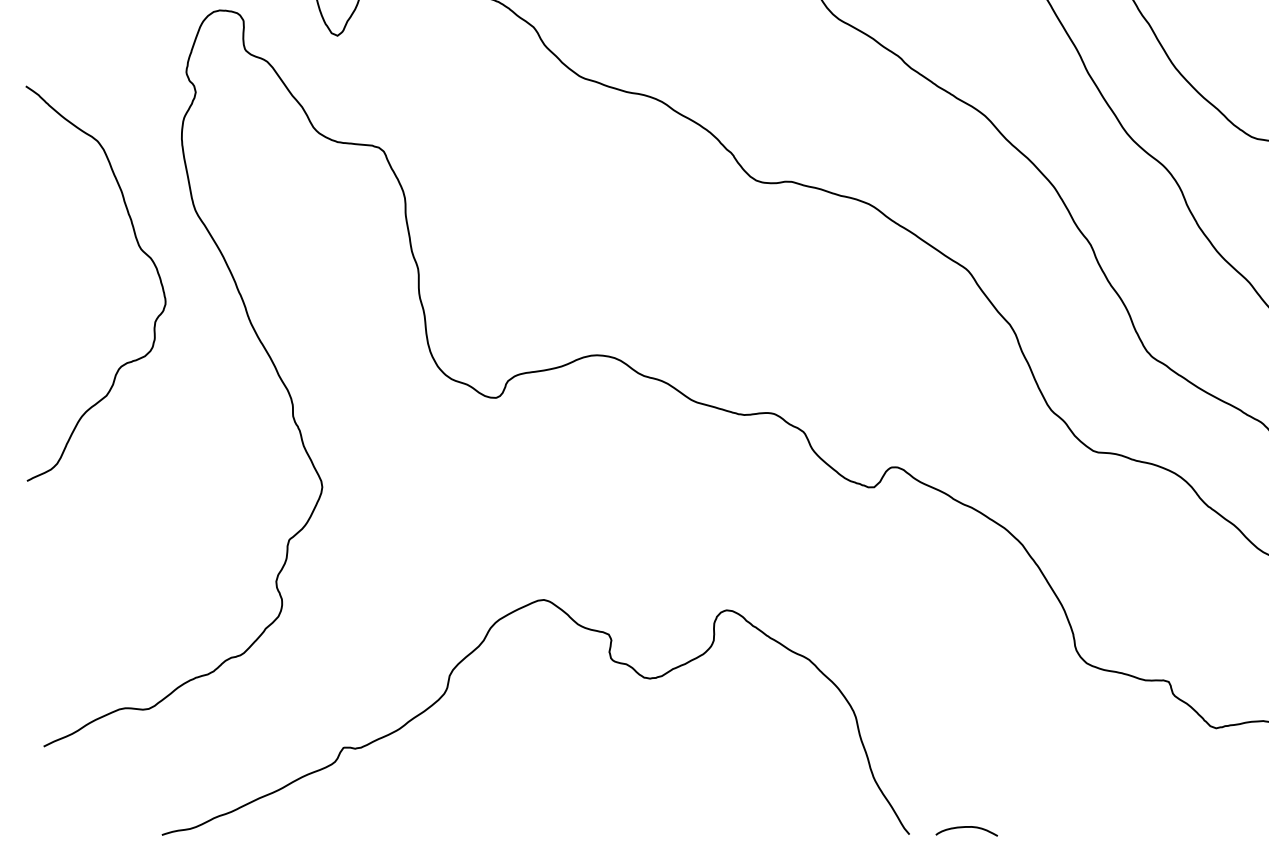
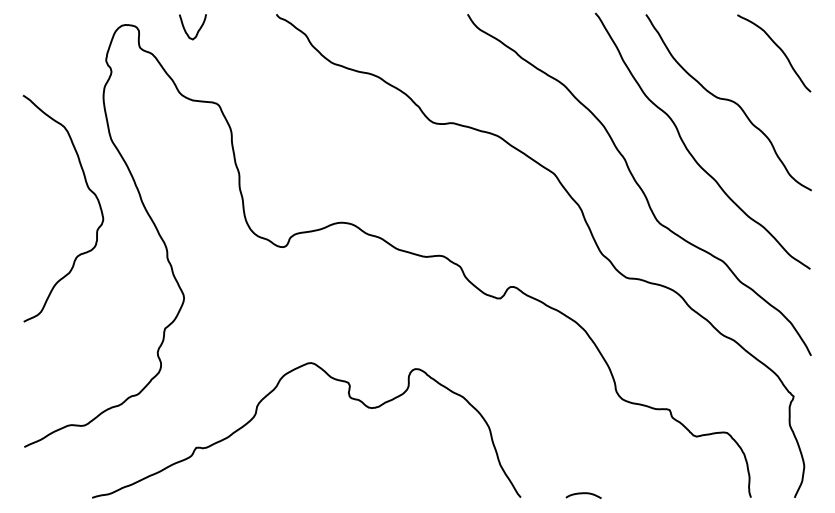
curve: (138, 248) -> (87, 188), moved
curve: (966, 829) -> (583, 494), moved

